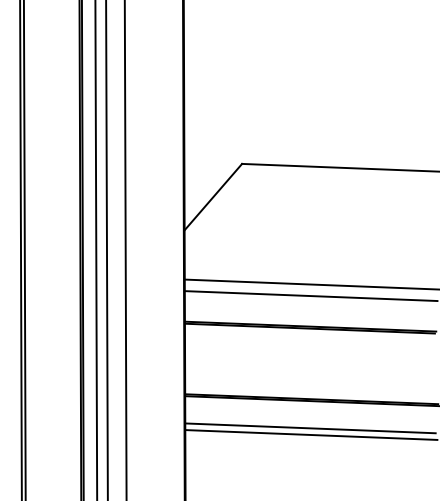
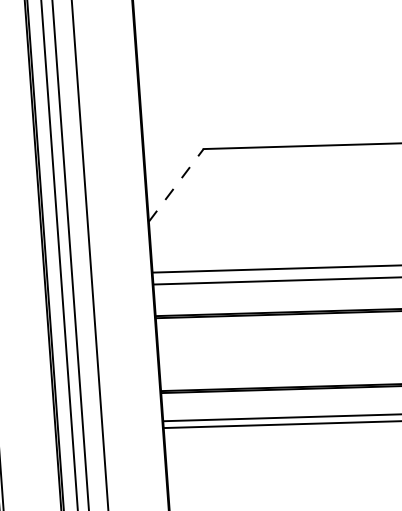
line: (213, 197) -> (176, 185), solid -> dashed

